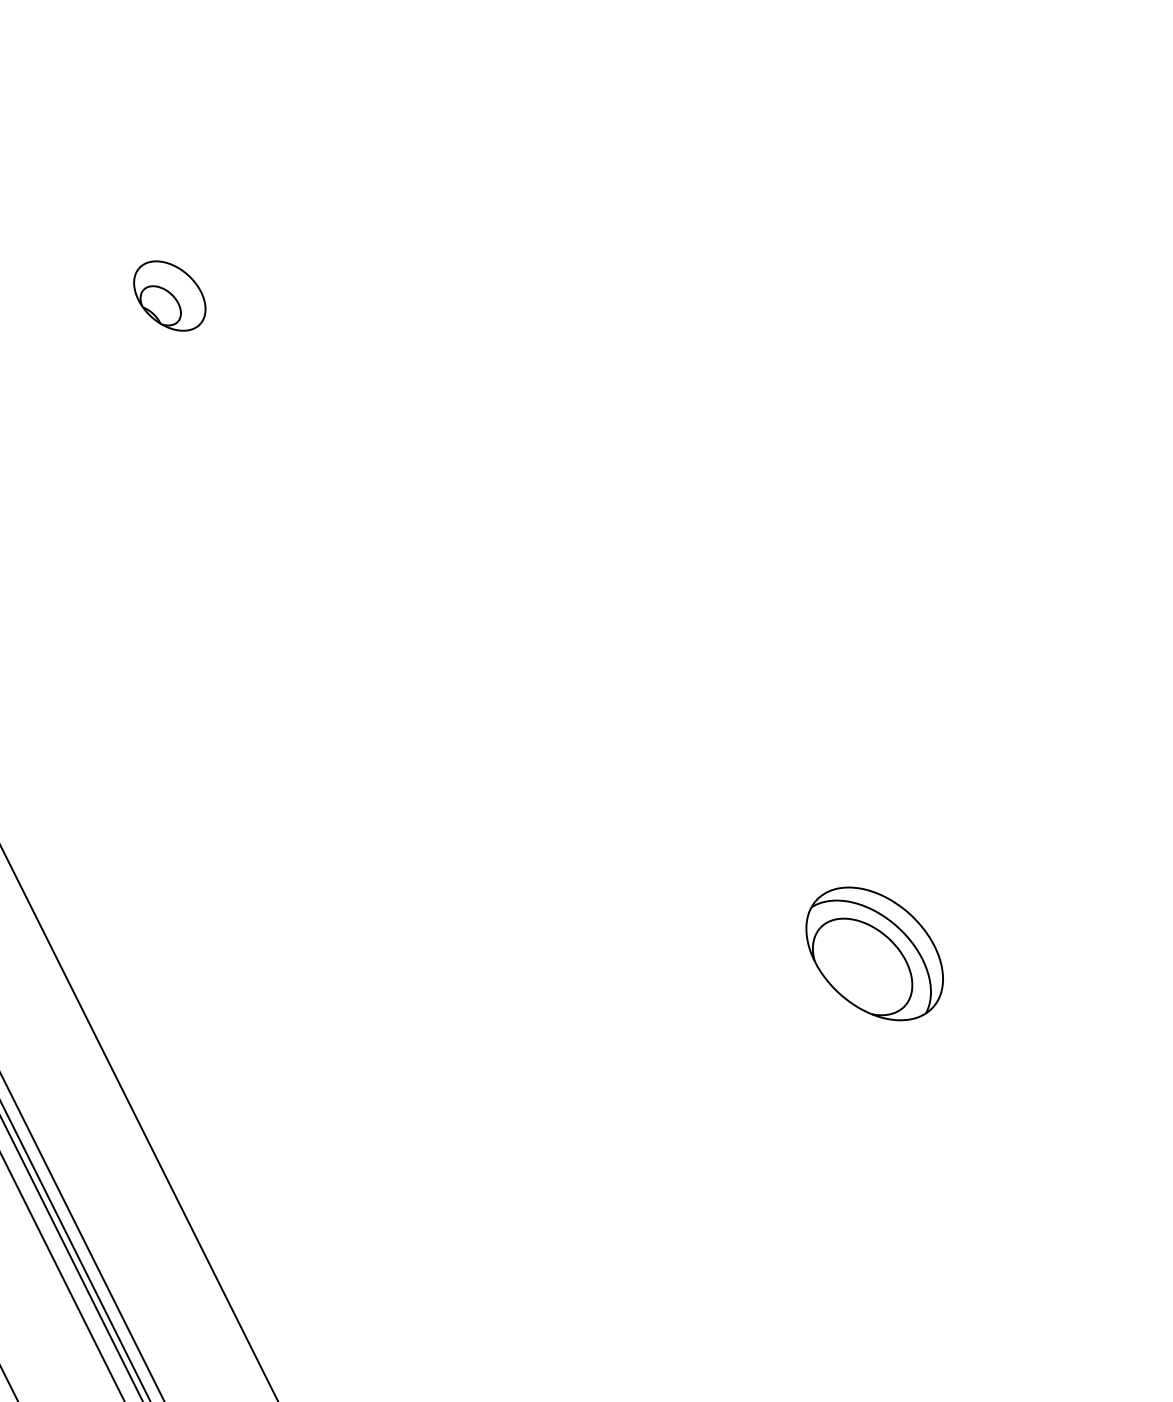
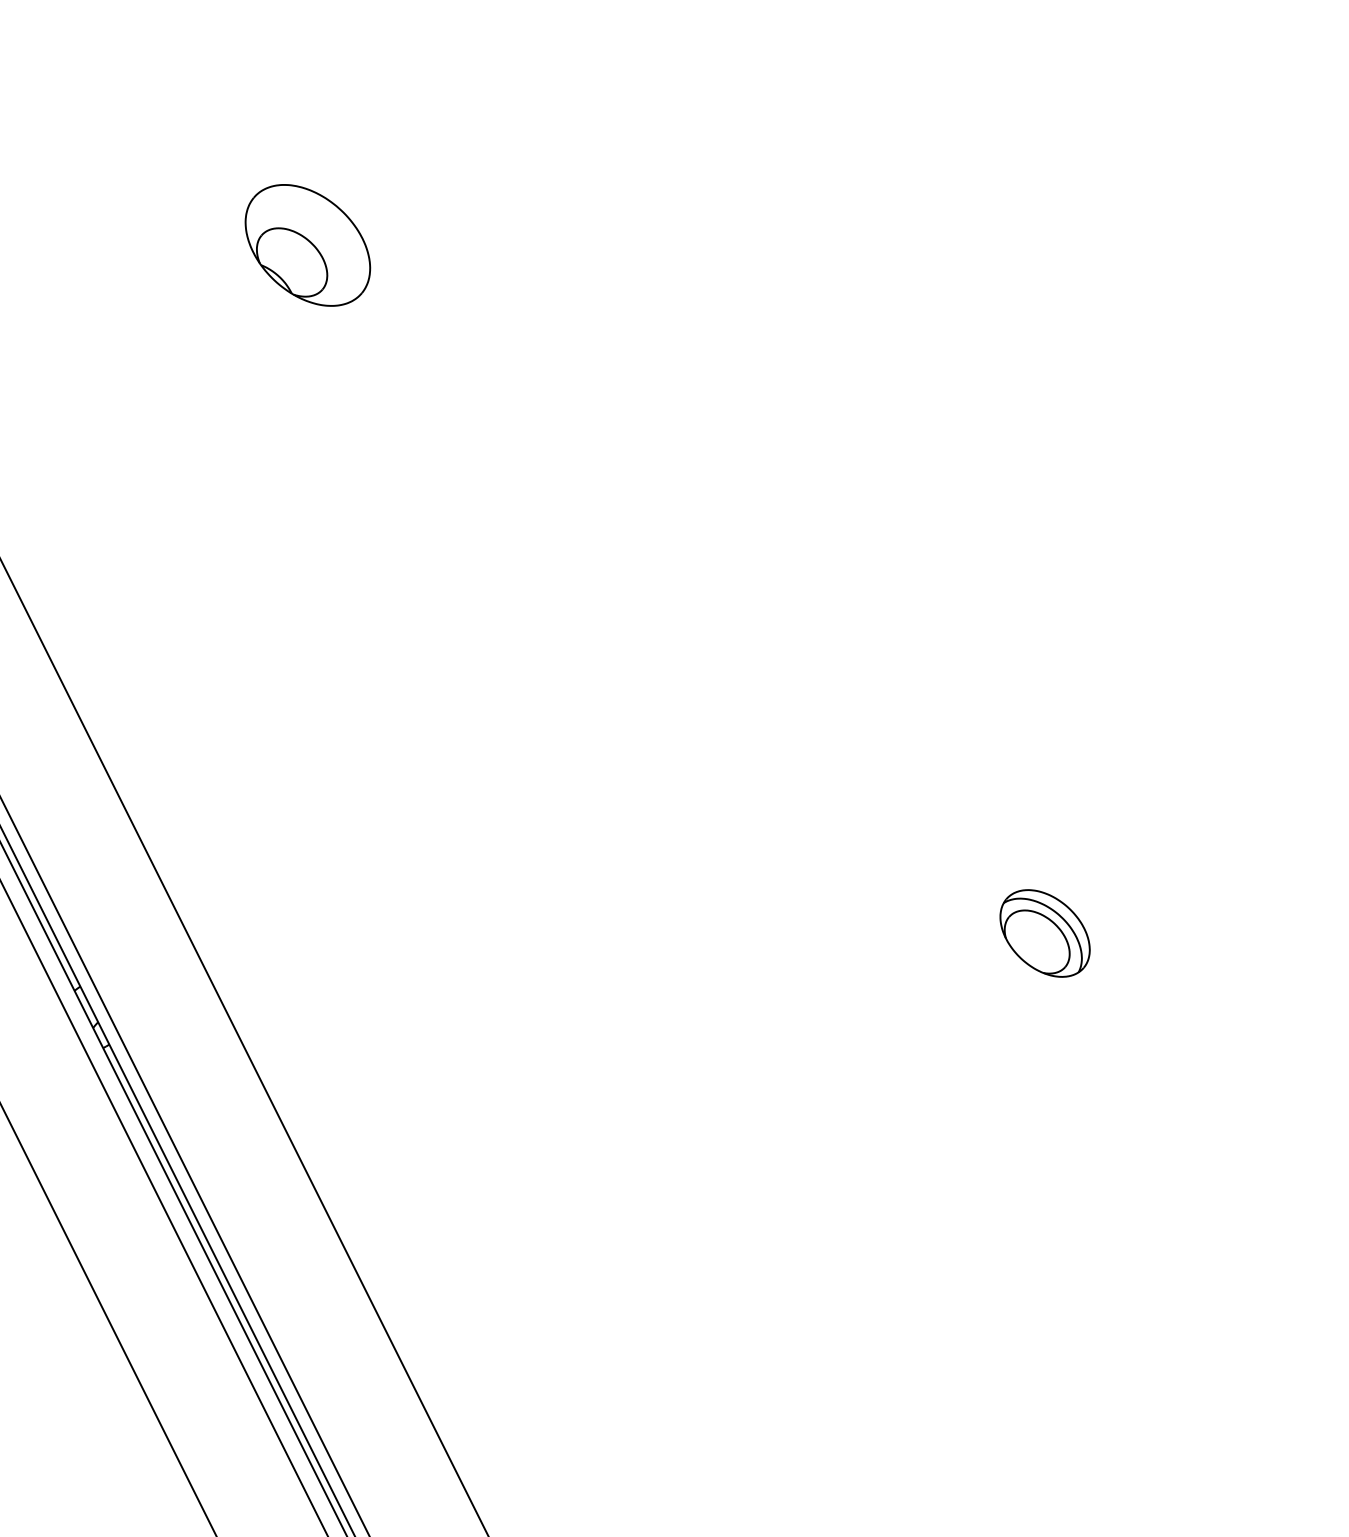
part: (169, 296) -> (307, 245), size x1.67
part: (874, 953) -> (1044, 933), size x0.62

